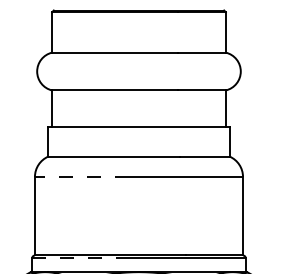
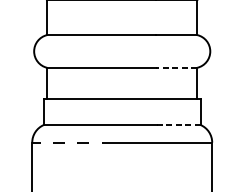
line: (201, 90) -> (176, 67), solid -> dashed
line: (204, 156) -> (178, 124), solid -> dashed

